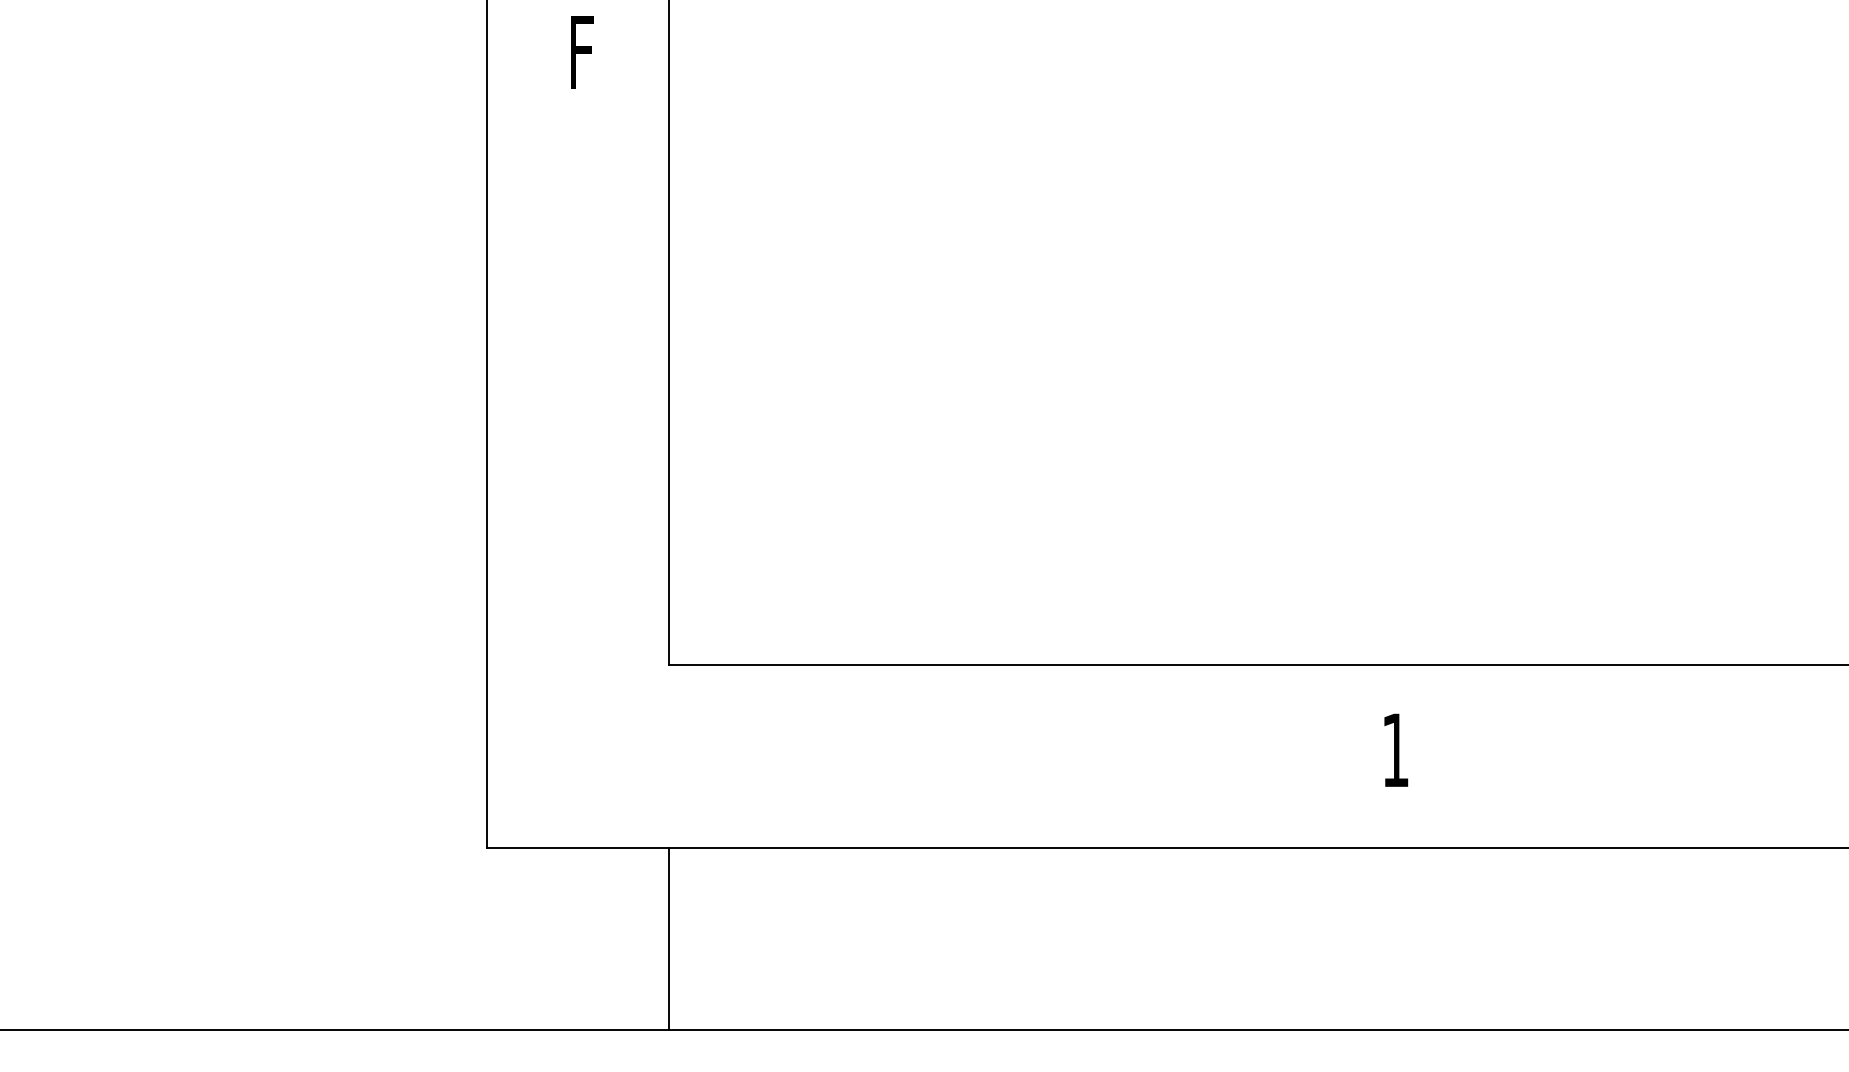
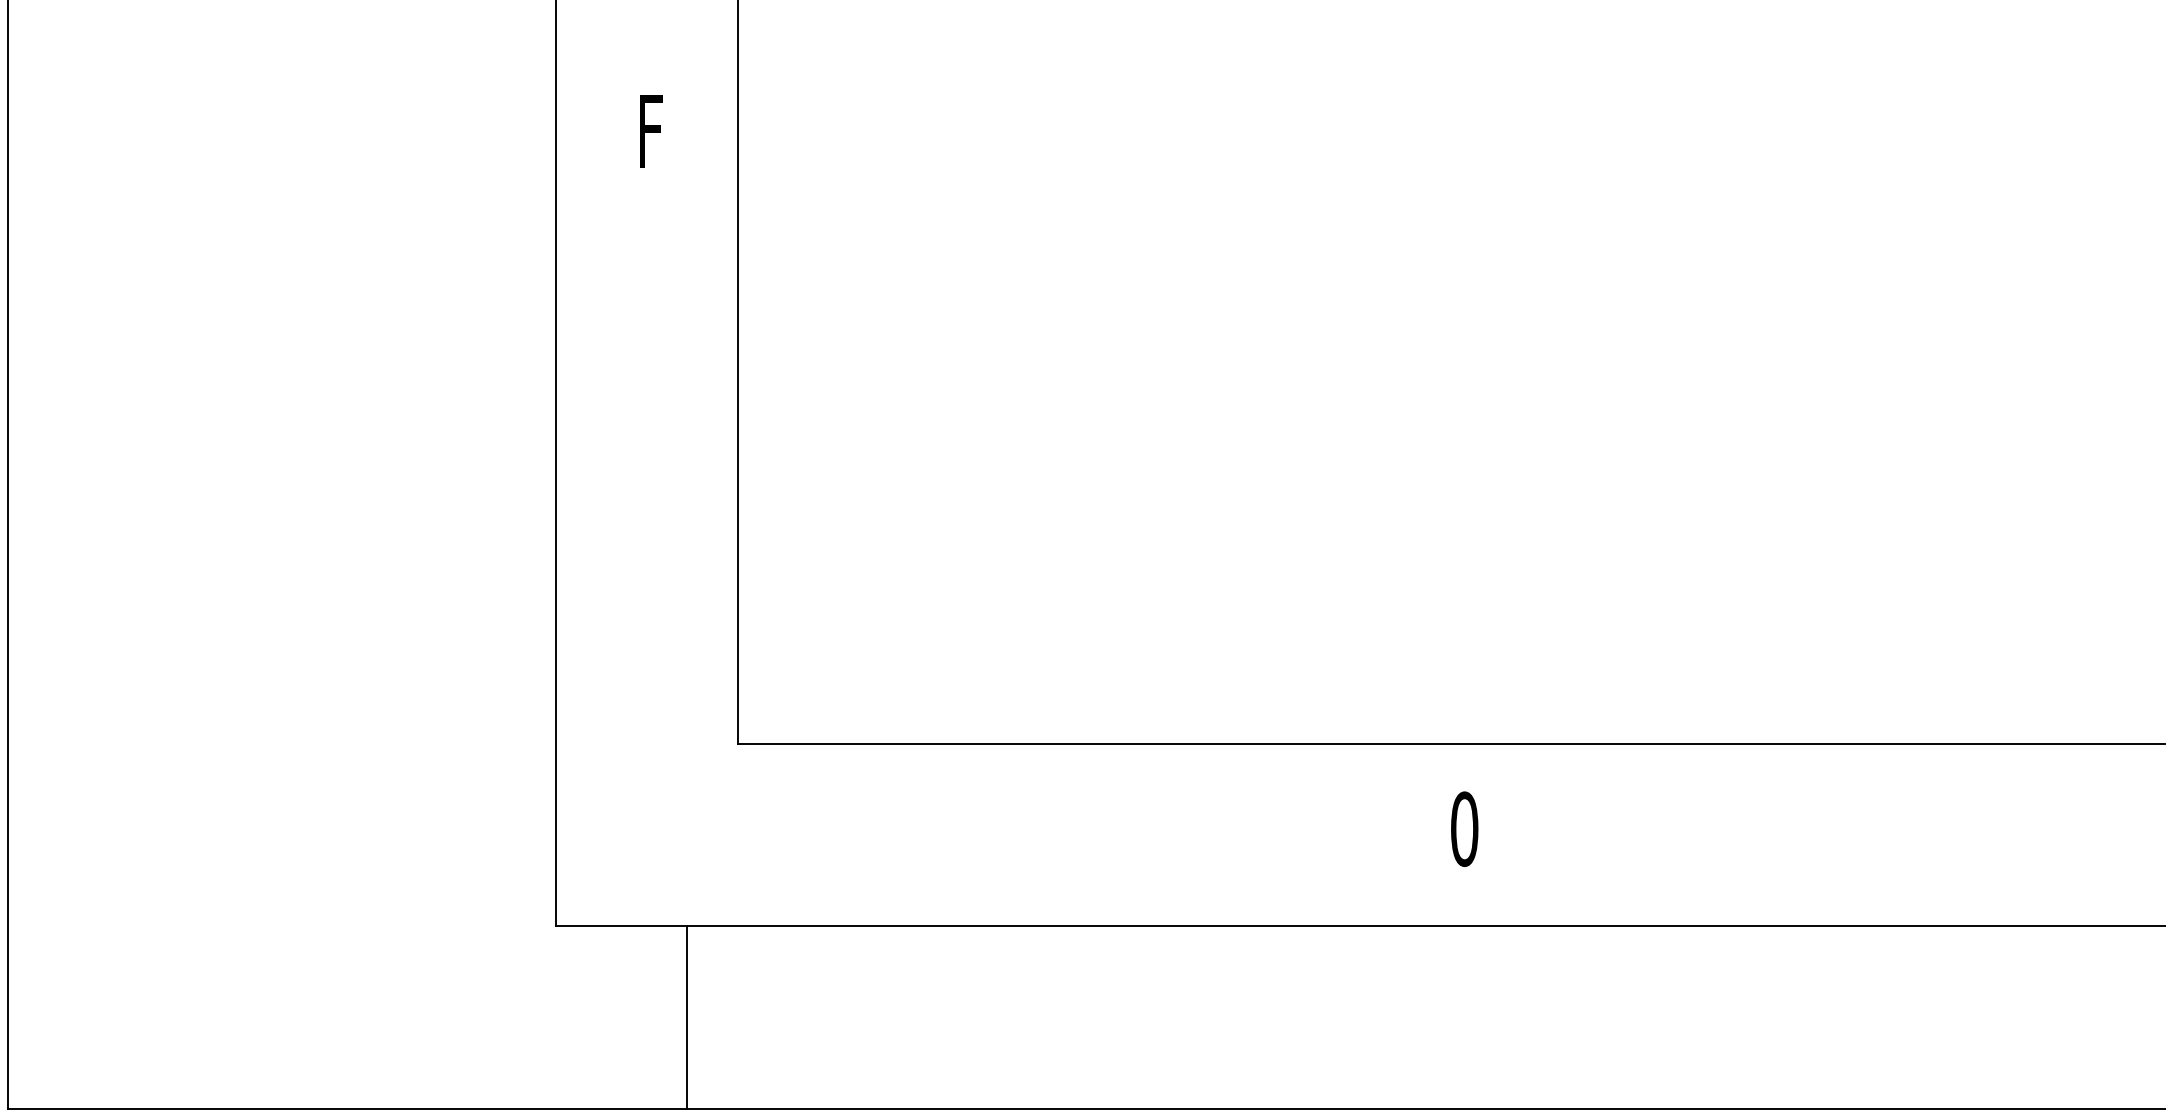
text: (1395, 750) -> (1464, 829), 1 -> 0
line: (669, 938) -> (687, 1017), moved

